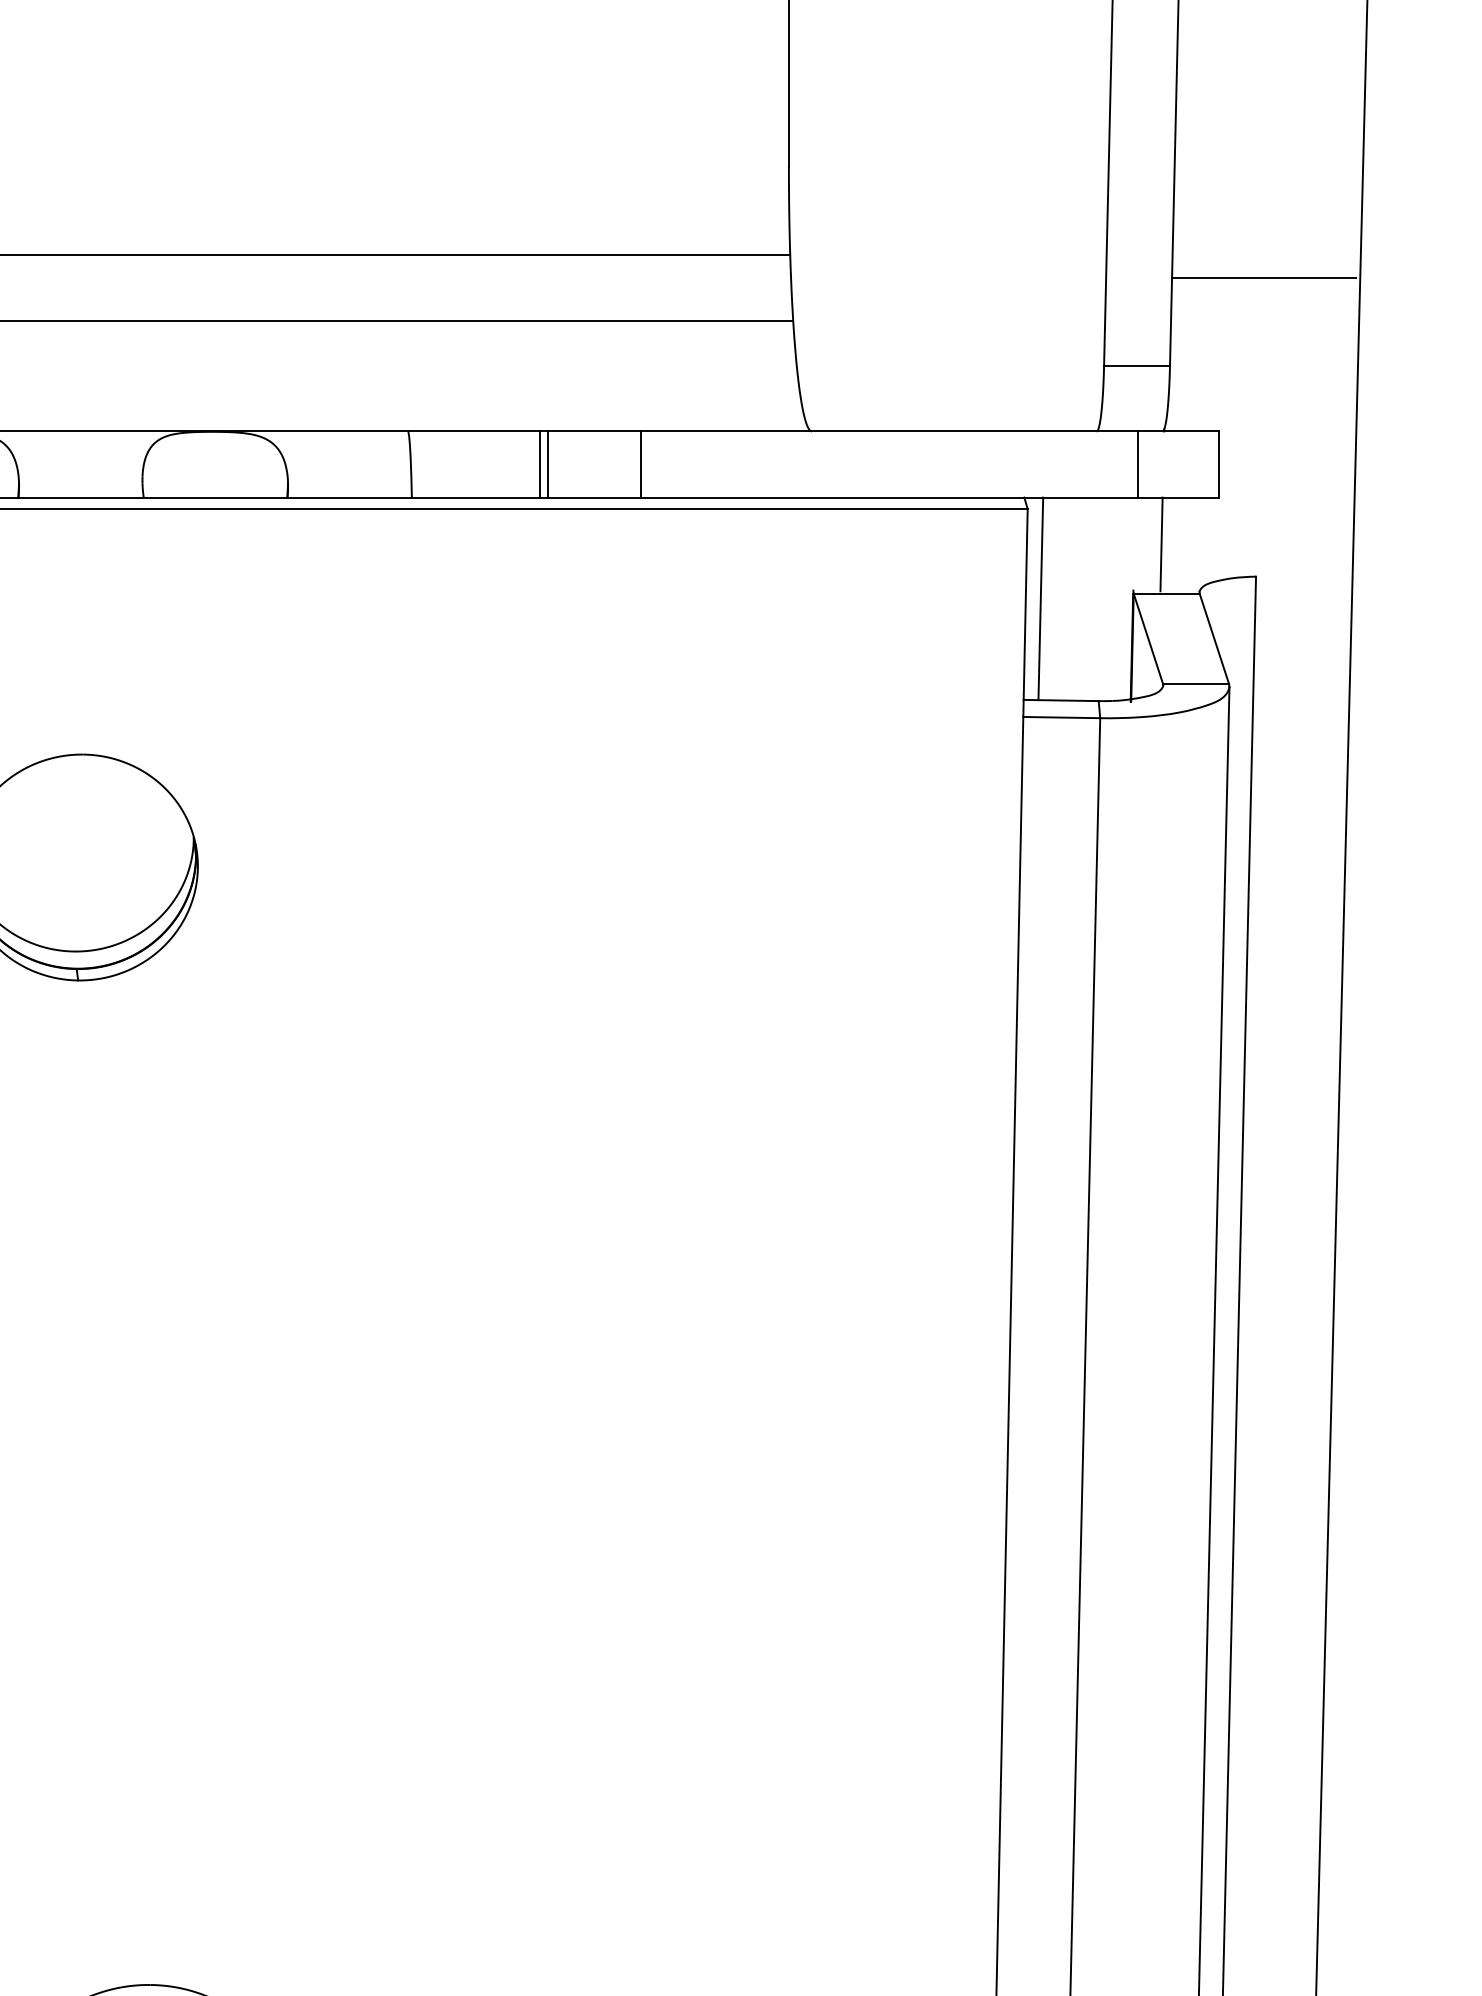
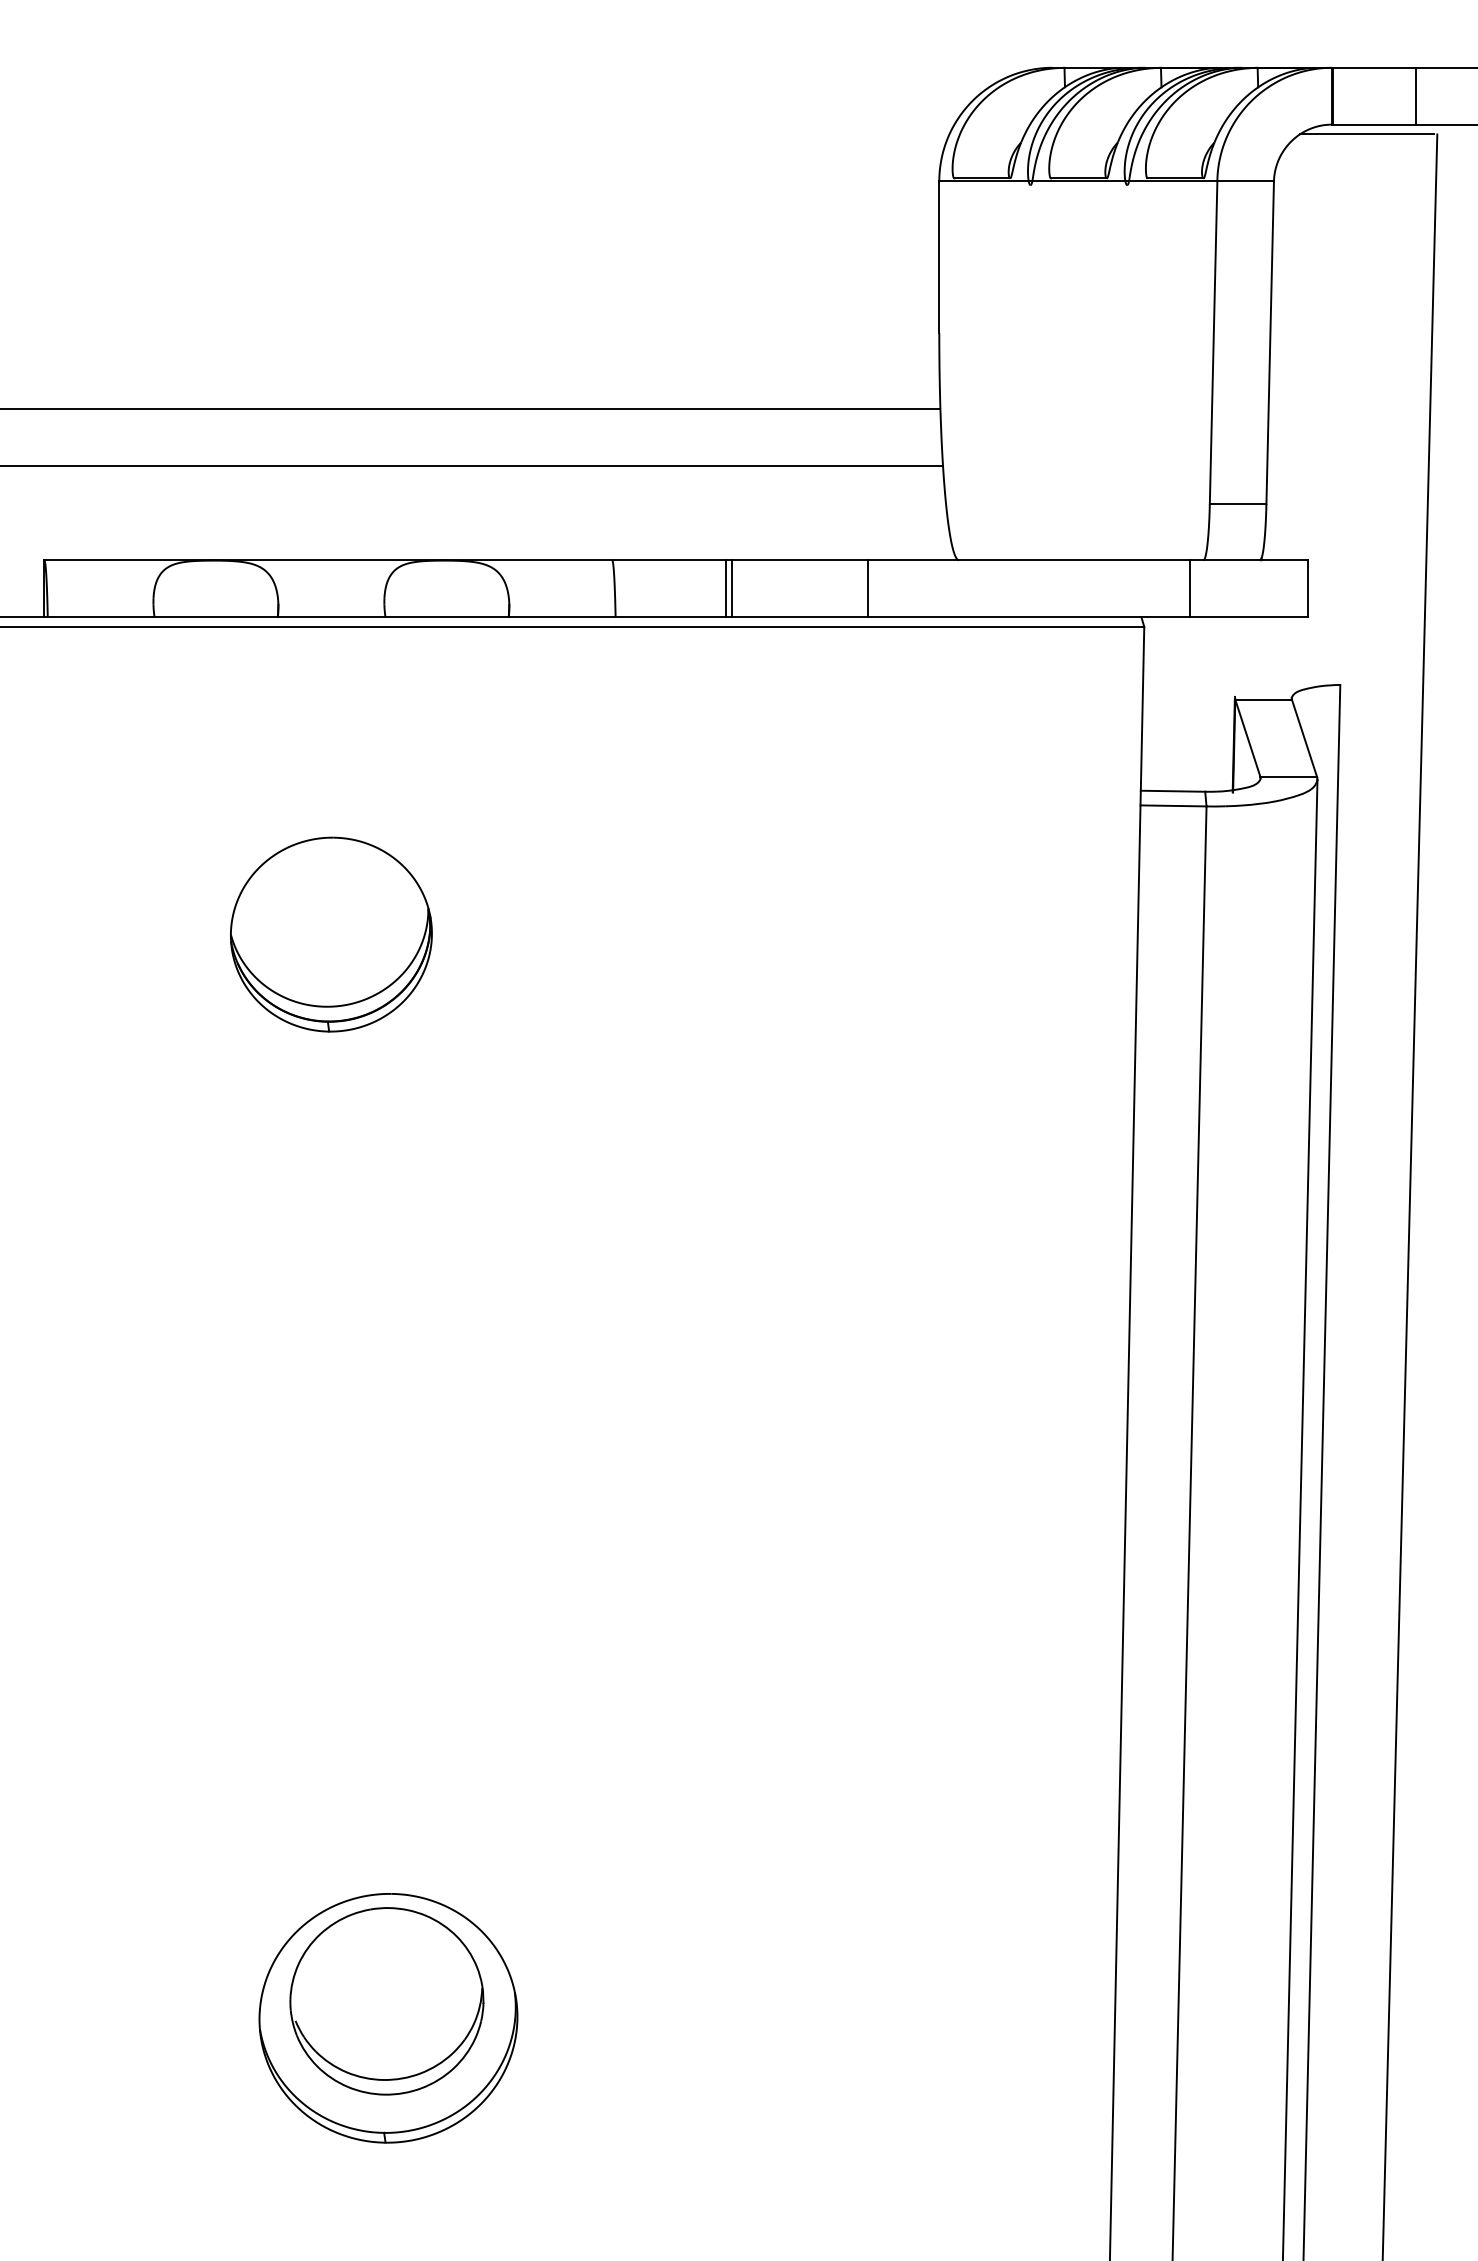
line: (1264, 277) -> (1347, 428), removed
line: (641, 464) -> (867, 588), moved
line: (1137, 464) -> (1189, 588), moved
line: (1161, 544) -> (1259, 657), removed
line: (1040, 598) -> (1155, 703), removed

